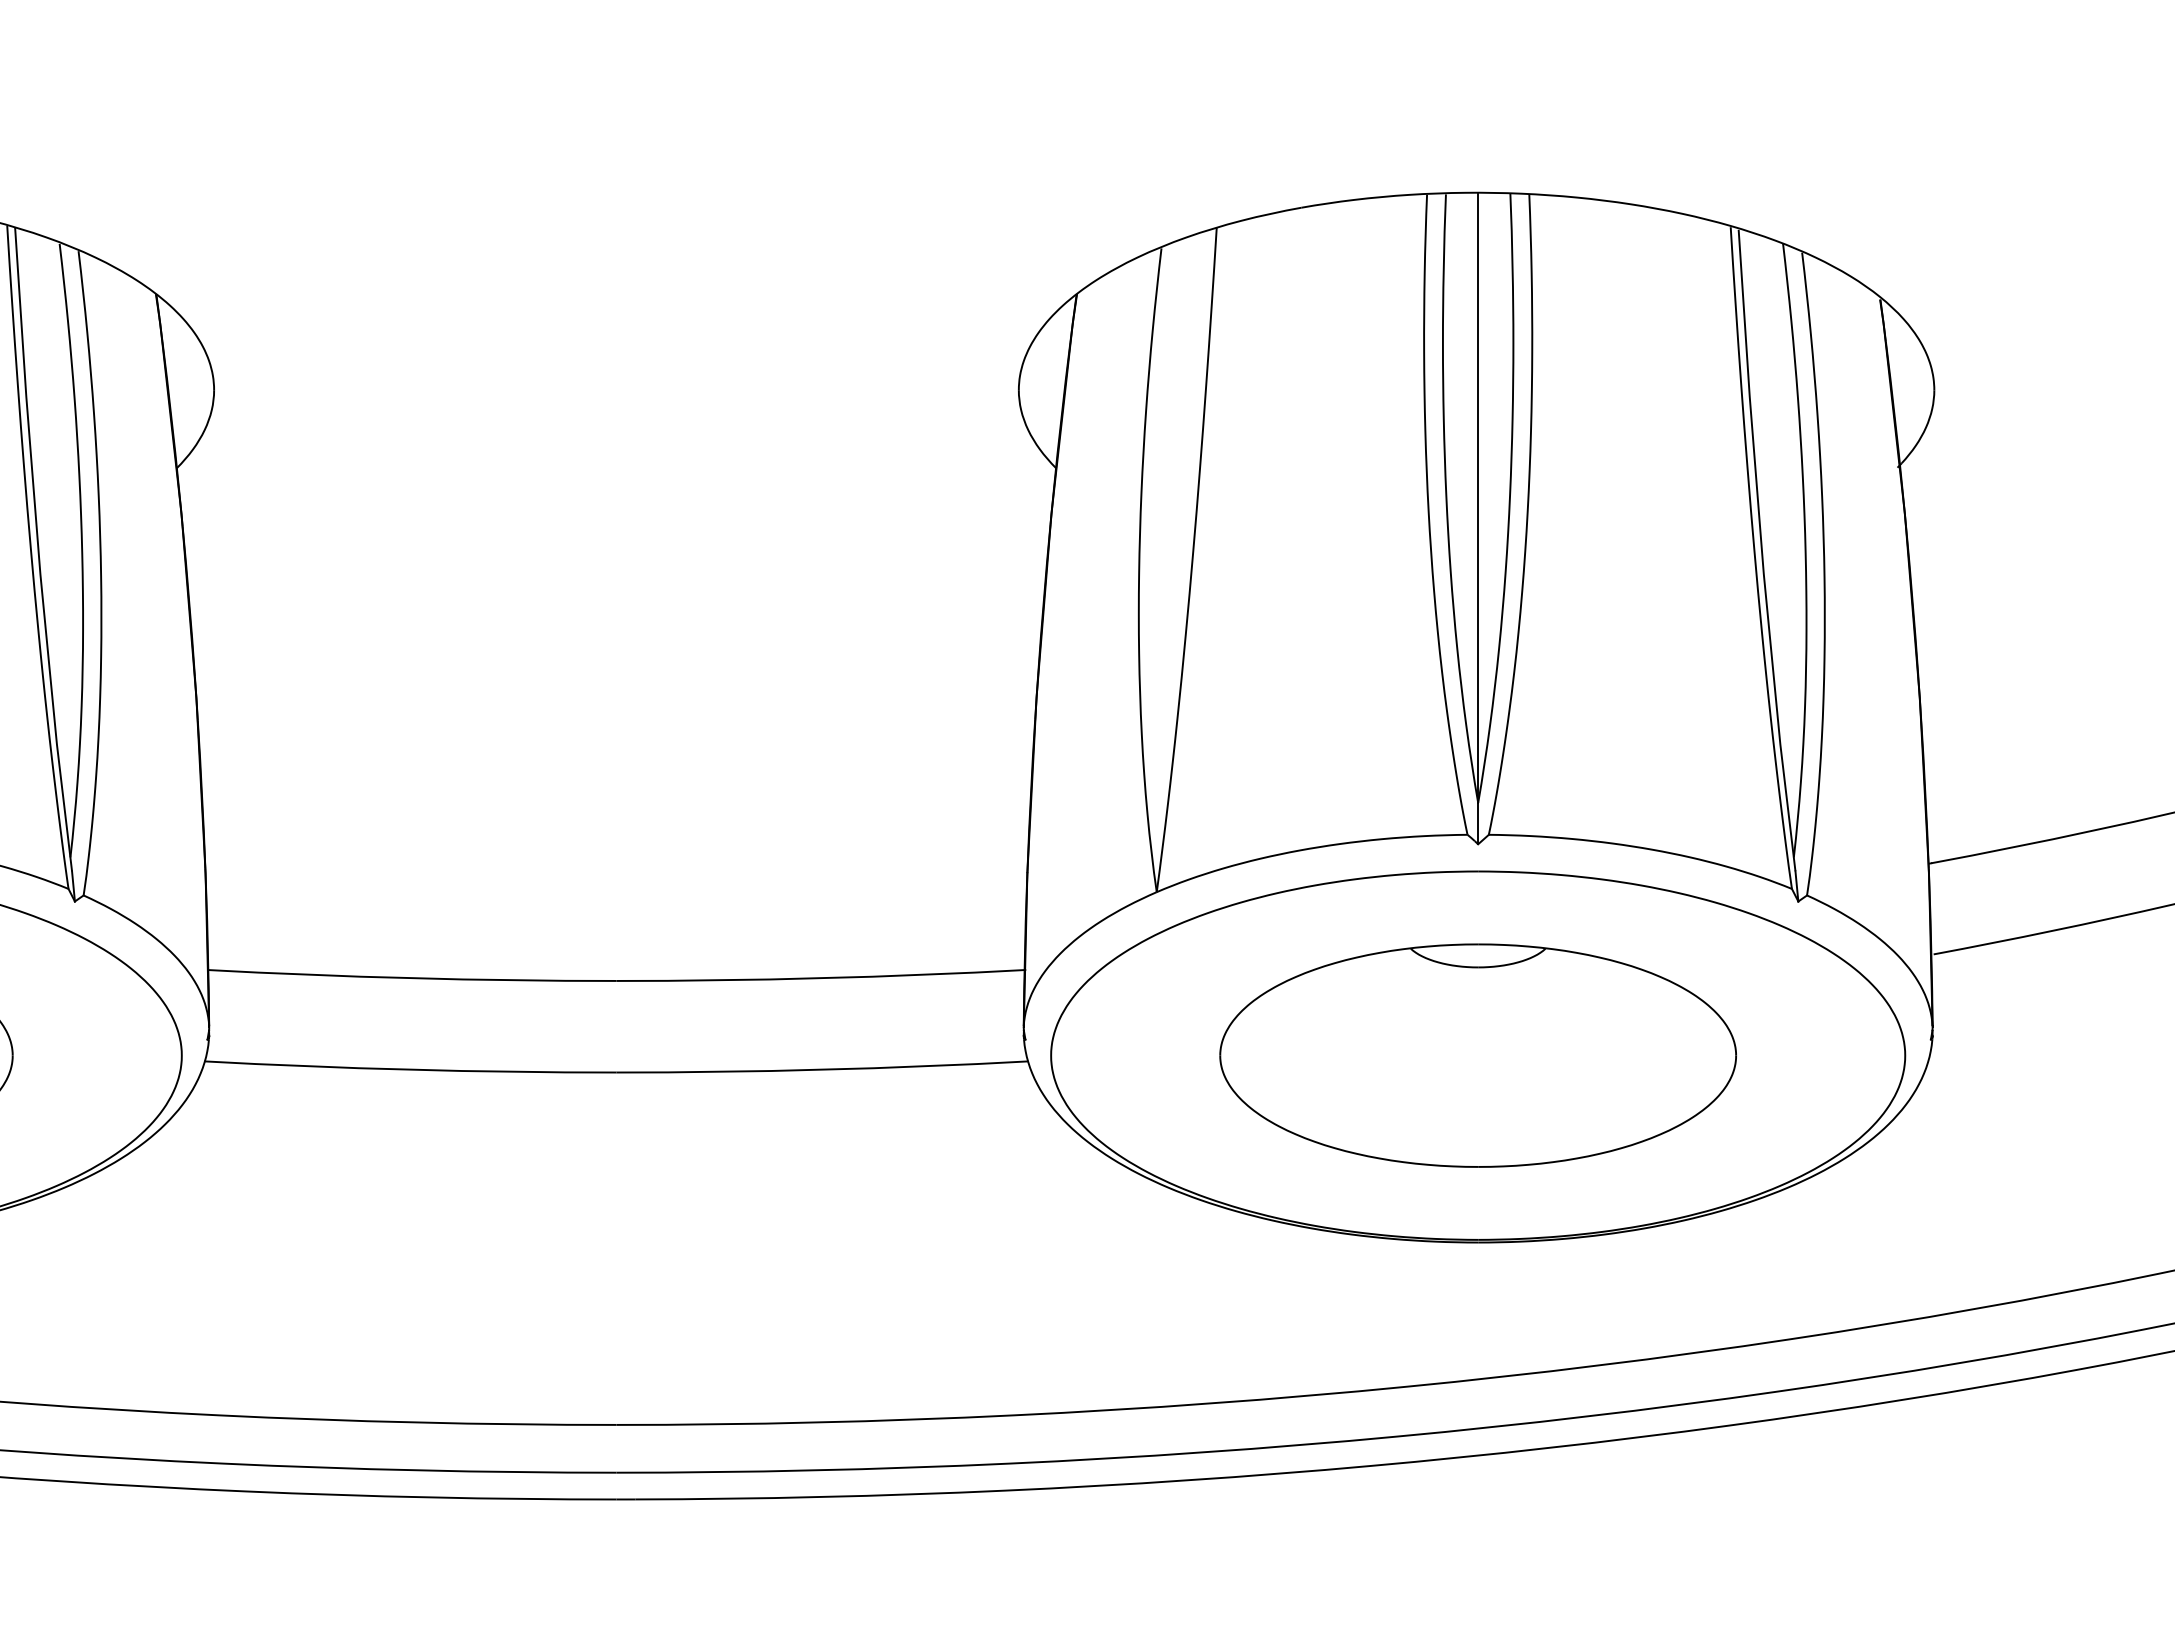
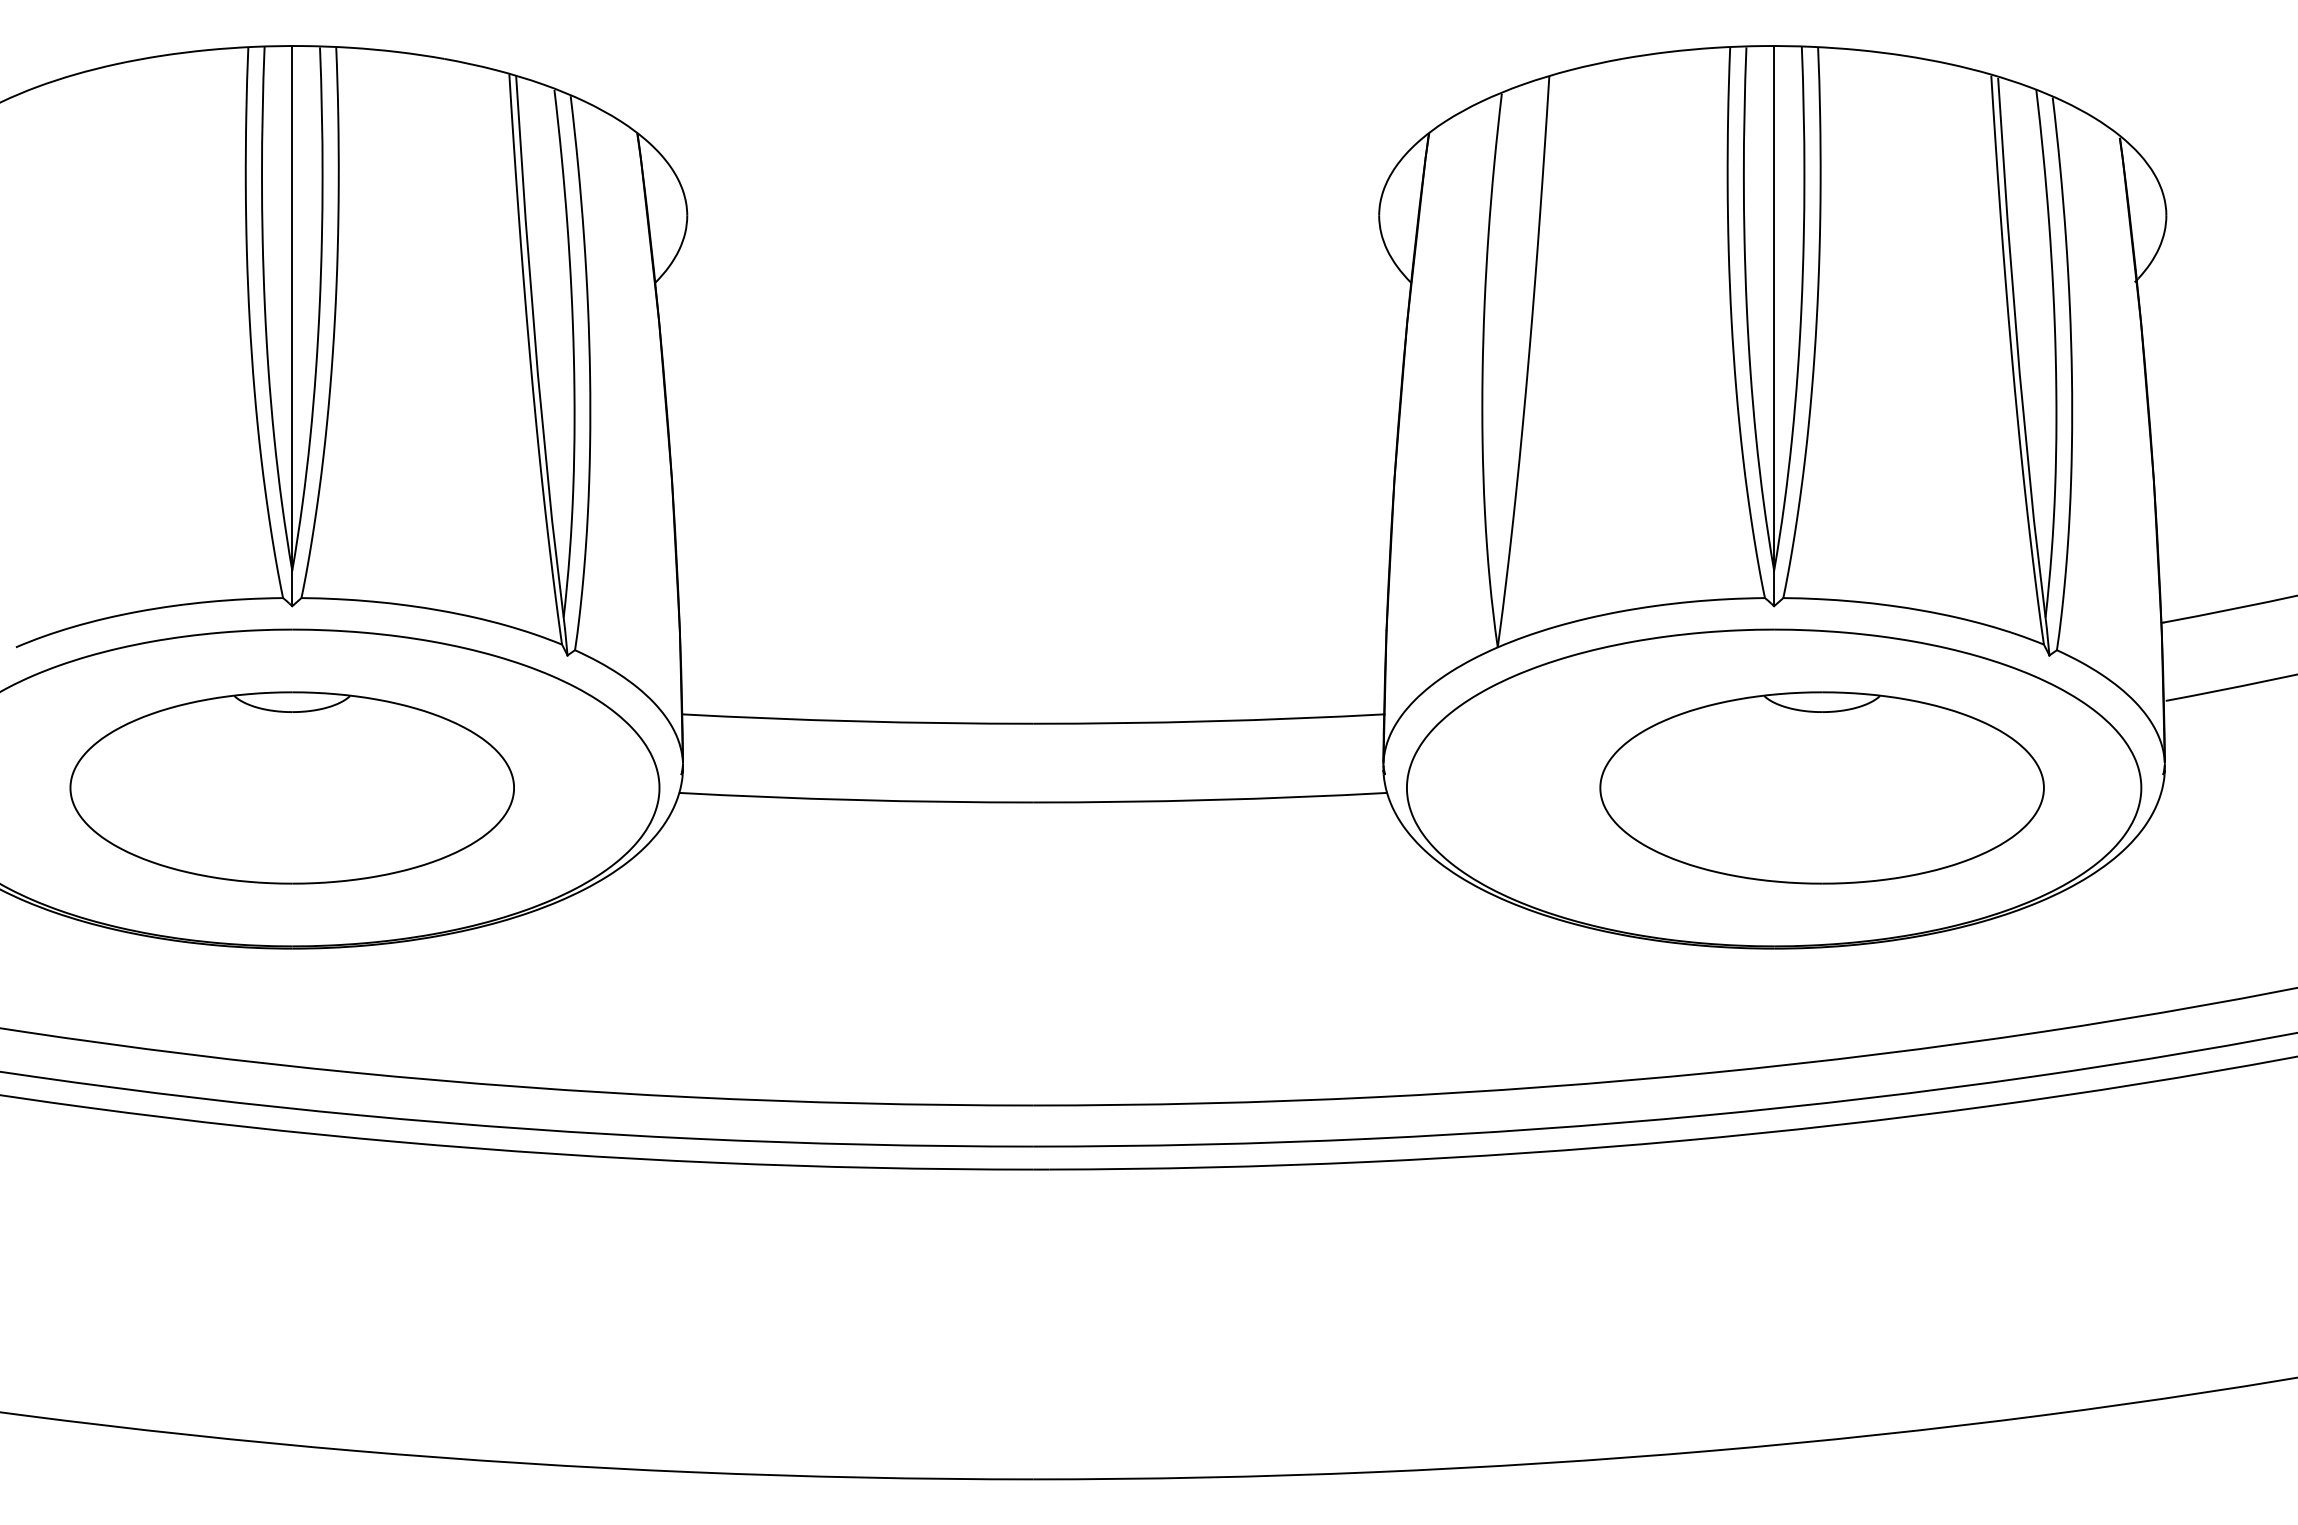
part: (1477, 1055) -> (1821, 787), moved

